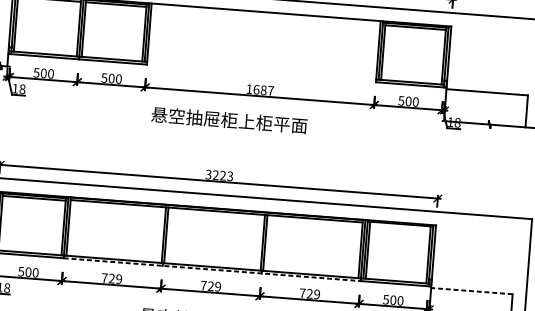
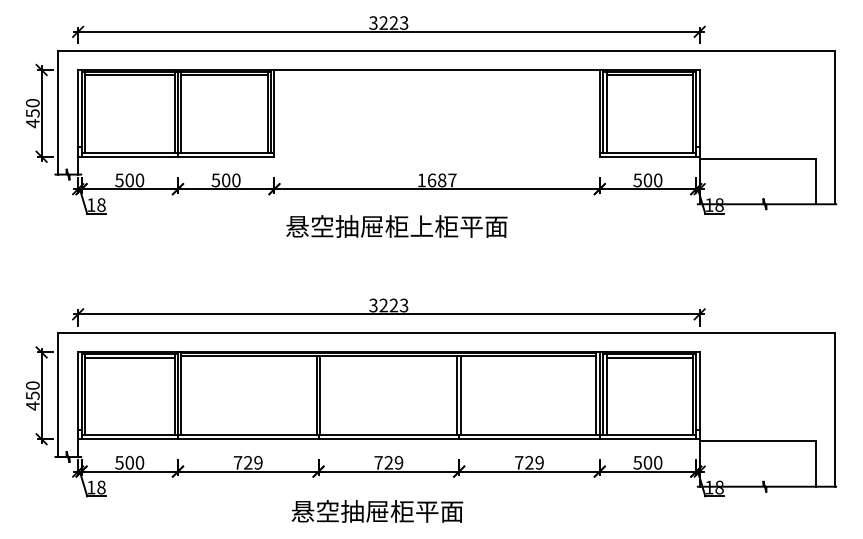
line: (400, 226) -> (649, 357), added
line: (211, 269) -> (388, 439), dashed -> solid
line: (471, 291) -> (757, 441), dashed -> solid

